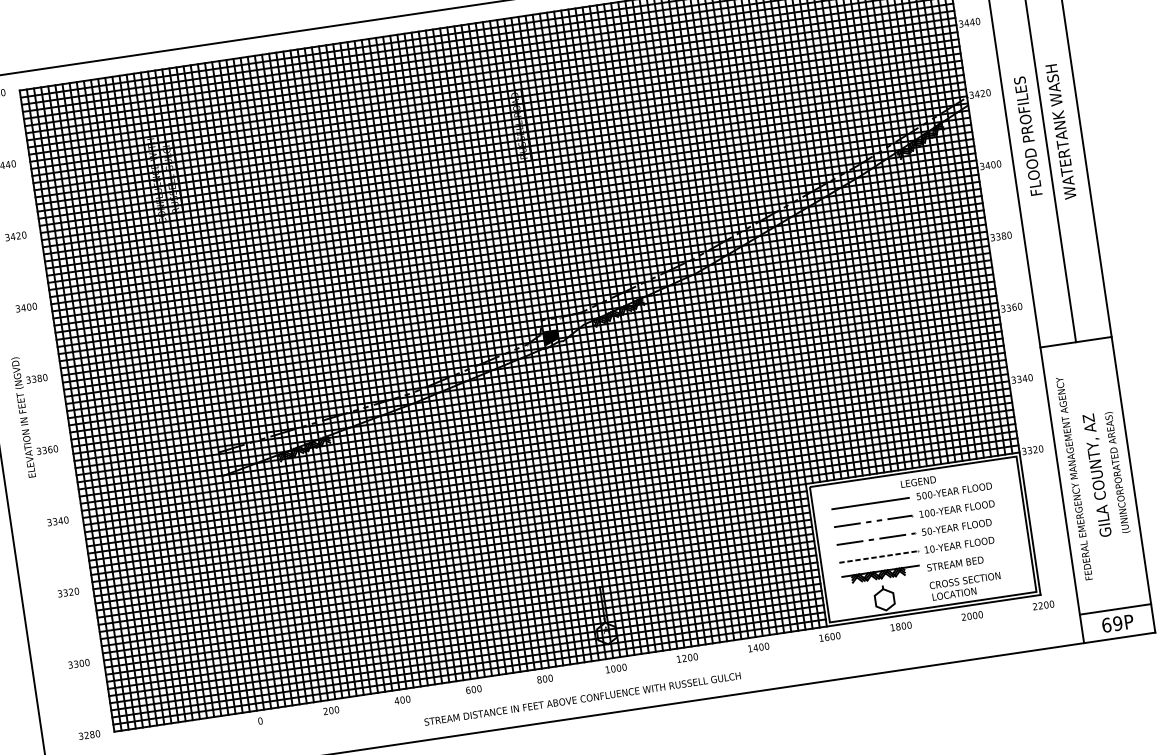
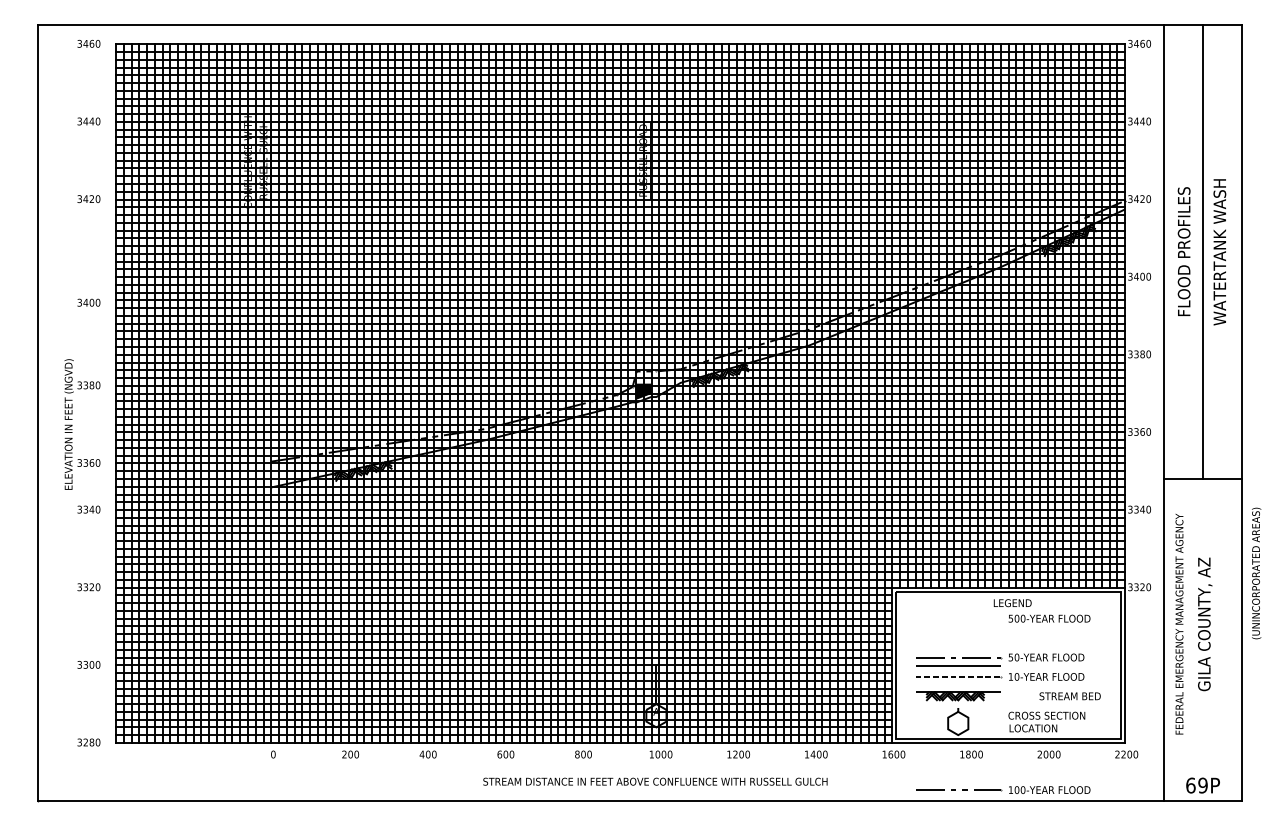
text: (25, 307) -> (88, 302), moved
text: (36, 415) -> (82, 424), moved
text: (1117, 472) -> (1256, 573), moved
line: (870, 503) -> (958, 665), moved
part: (914, 515) -> (1003, 790), moved
text: (954, 564) -> (1069, 696), moved
line: (1115, 609) -> (1202, 770), removed
text: (582, 698) -> (655, 781), moved

